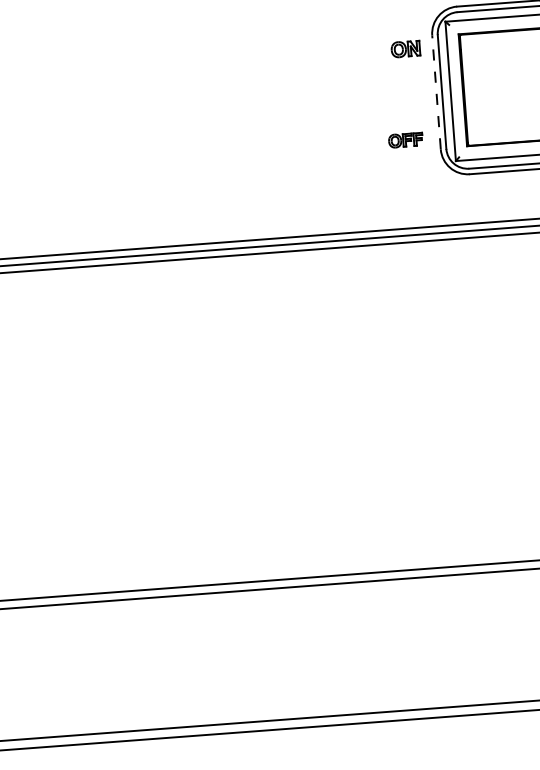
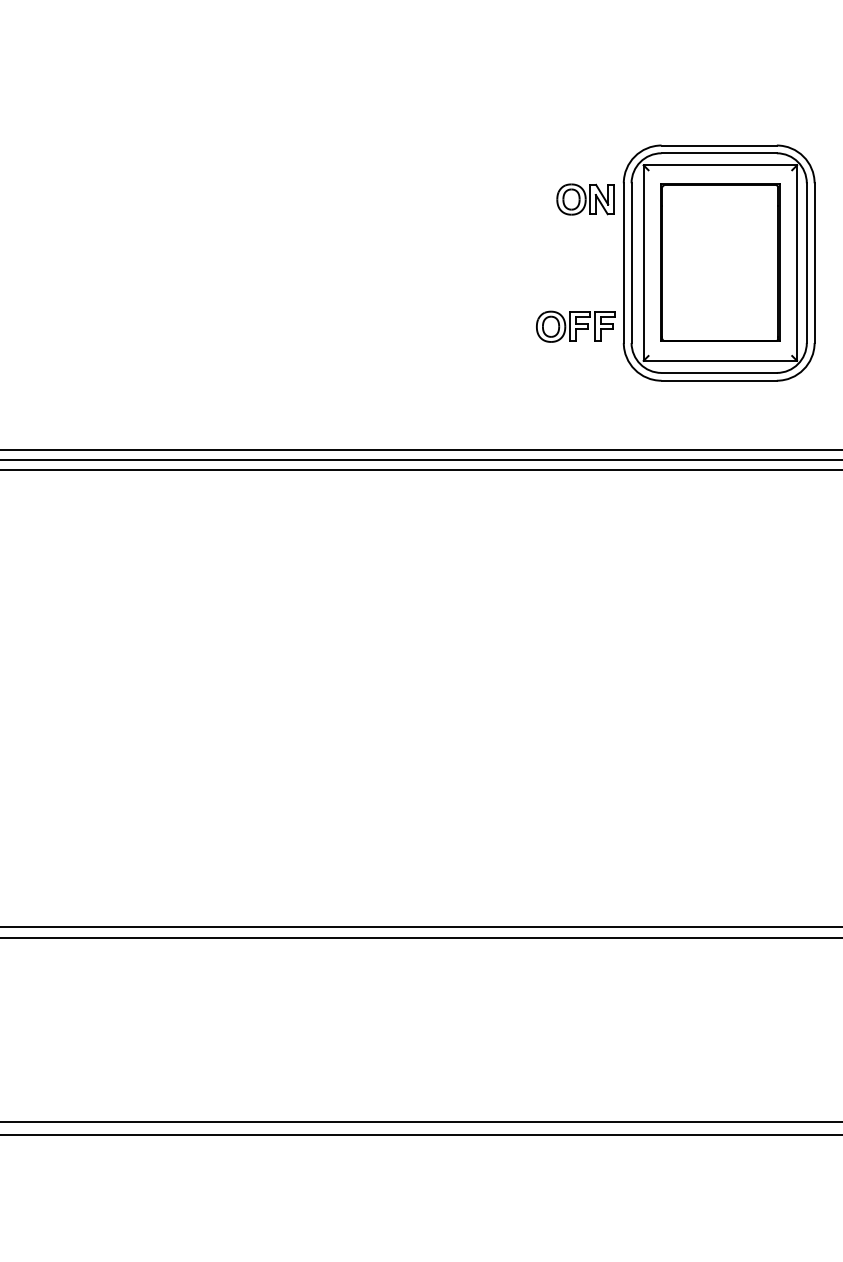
part: (405, 49) -> (585, 199), size x1.43
line: (436, 92) -> (623, 263), dashed -> solid
part: (405, 140) -> (575, 326), size x1.67

